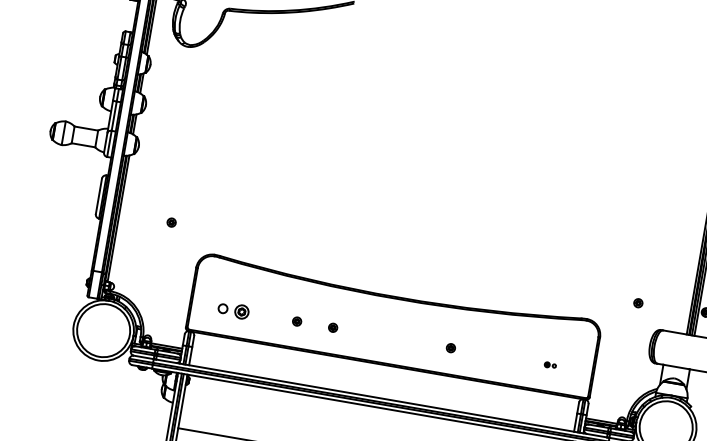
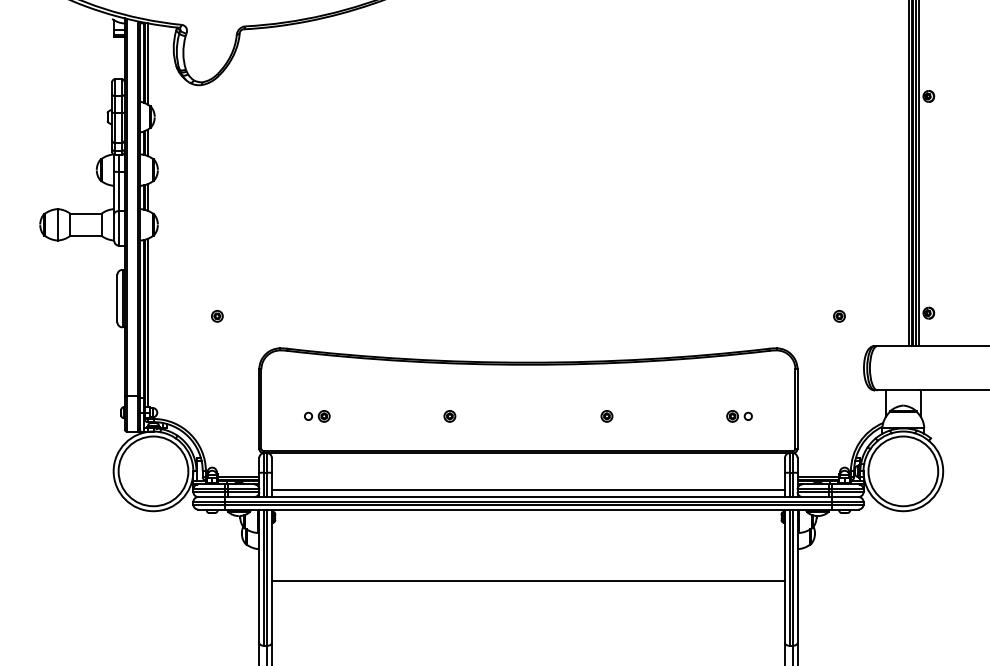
part: (233, 310) -> (317, 416), size x0.62
part: (296, 321) -> (401, 416), removed
part: (550, 365) -> (739, 416), size x1.67
line: (381, 392) -> (527, 489), added

